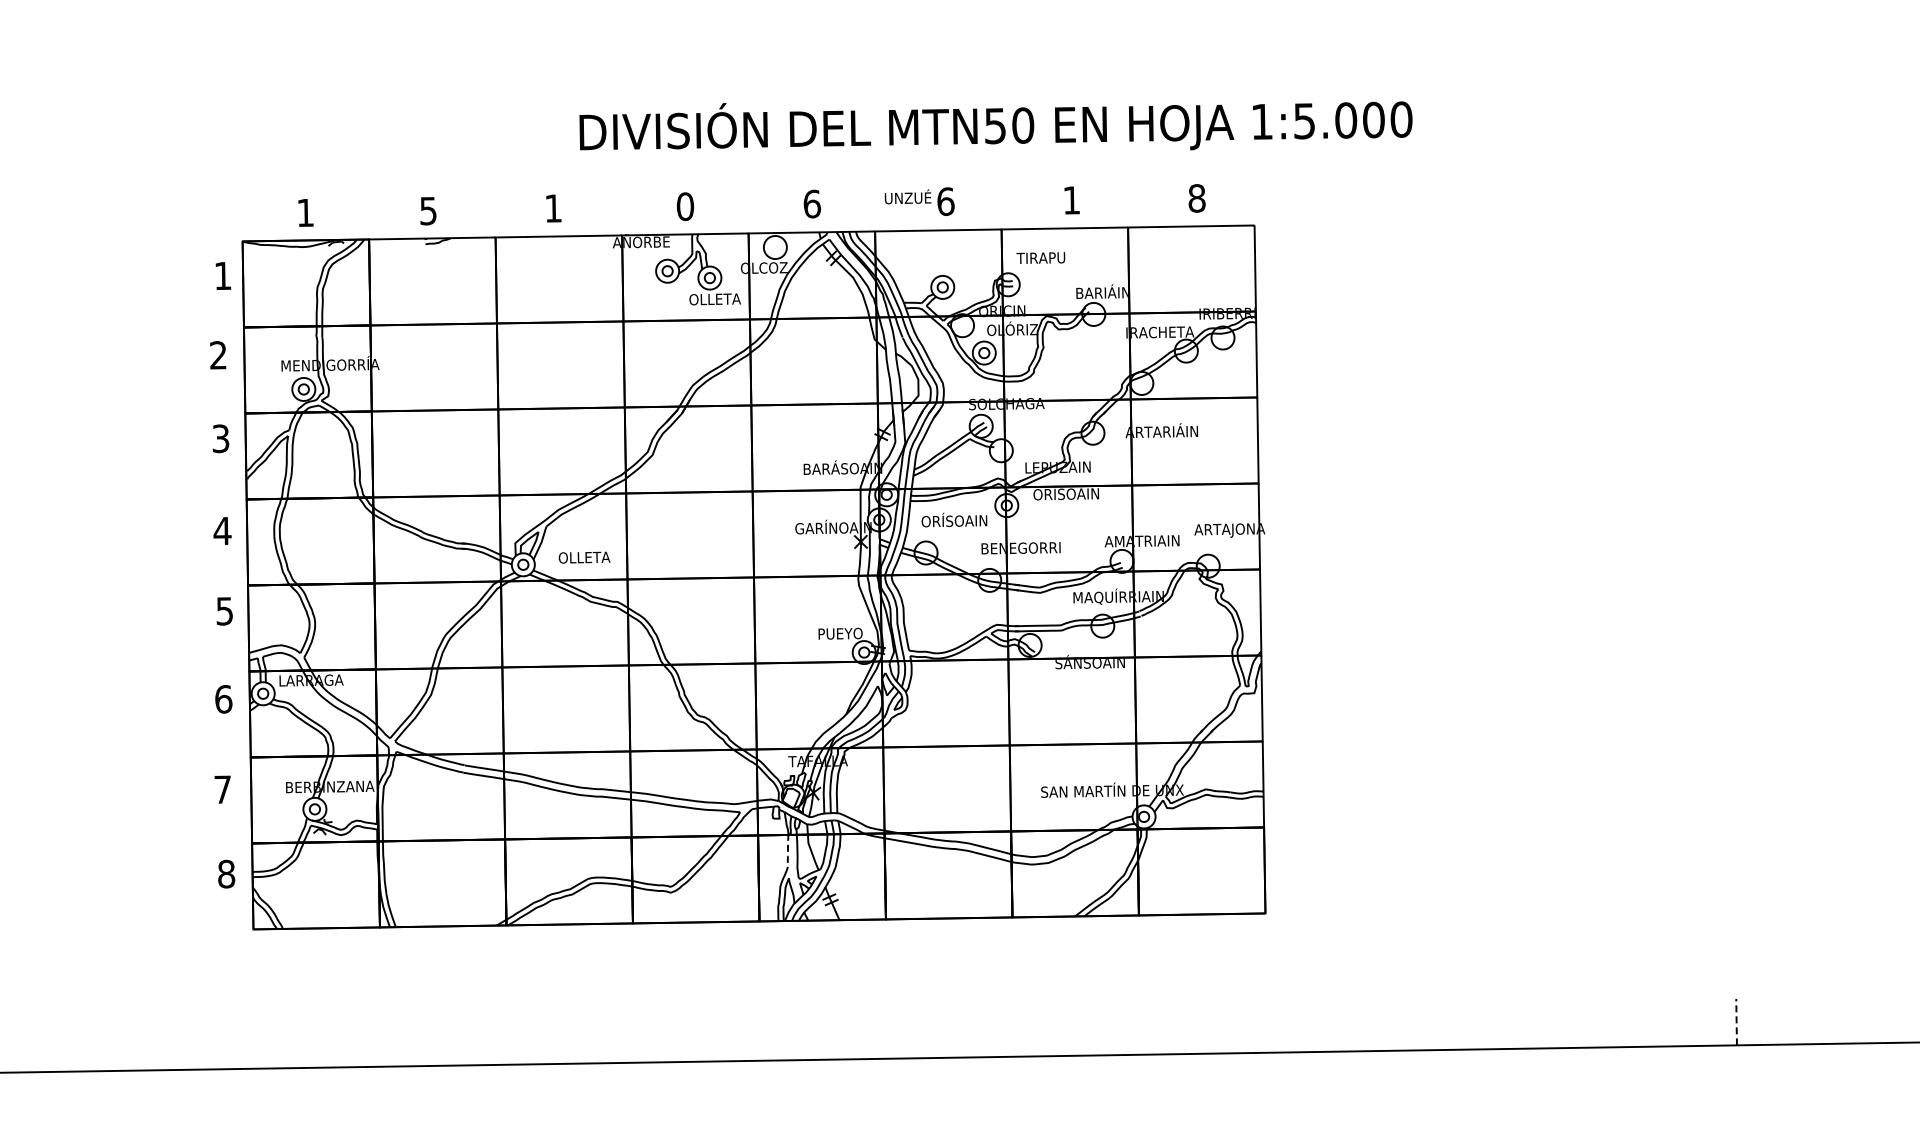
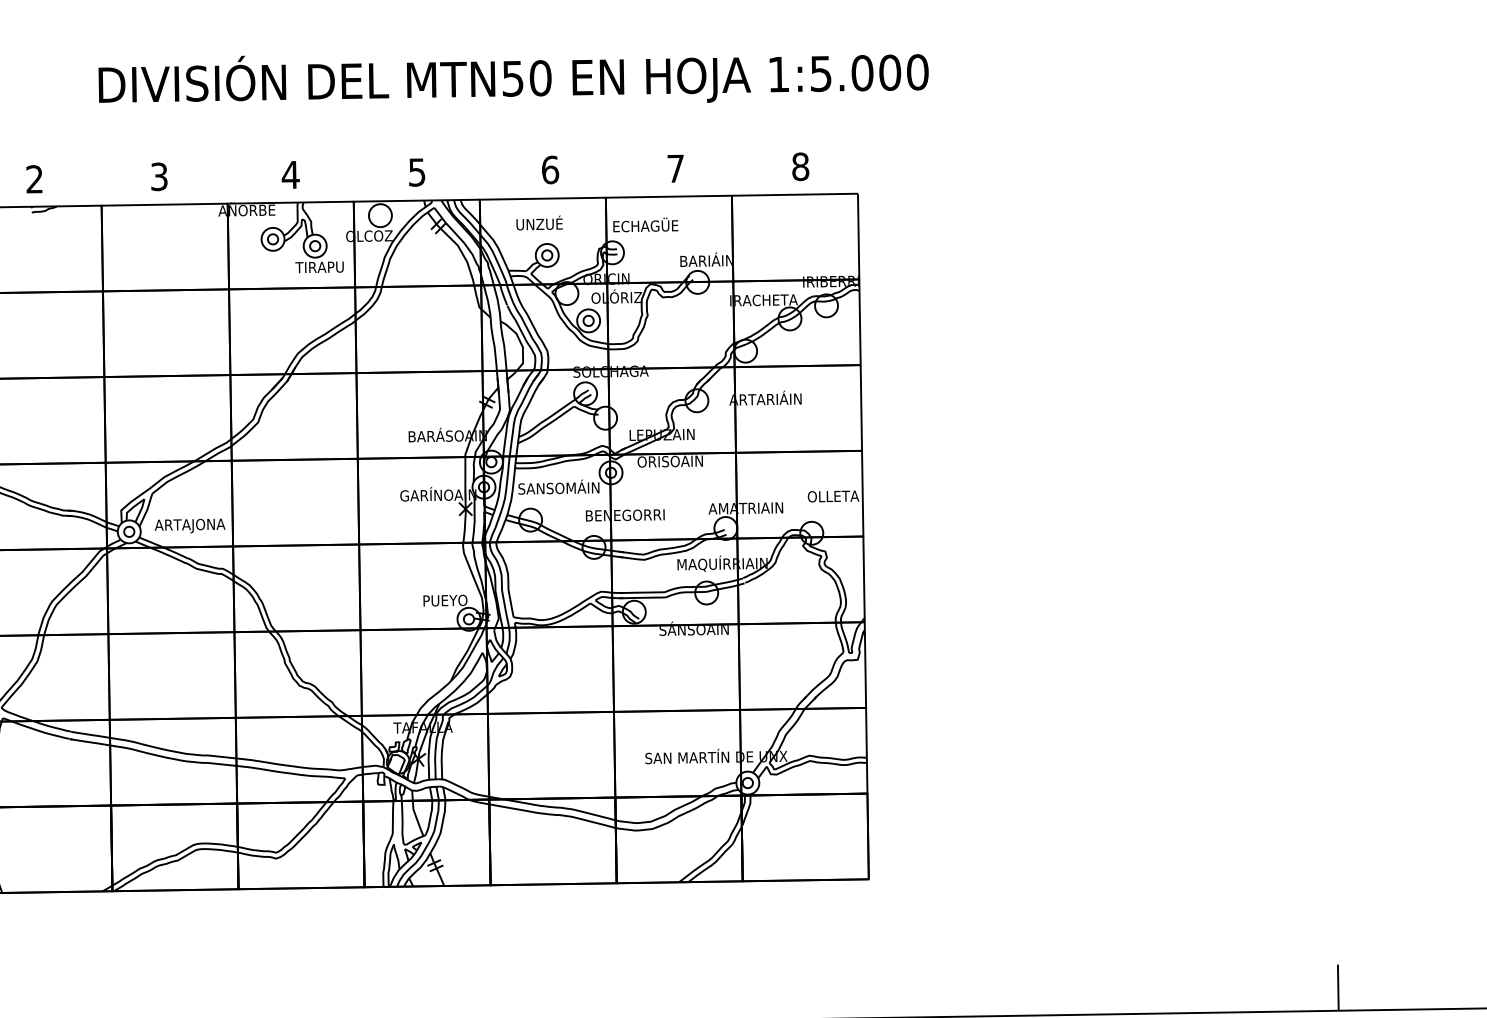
text: (995, 125) -> (513, 78), moved
text: (907, 196) -> (539, 222), moved
text: (1071, 200) -> (675, 168), 1 -> 7
text: (812, 203) -> (417, 171), 6 -> 5
text: (685, 206) -> (290, 174), 0 -> 4
text: (553, 208) -> (159, 176), 1 -> 3
text: (428, 210) -> (34, 178), 5 -> 2
text: (1041, 256) -> (645, 224), TIRAPU -> ECHAGÜE
text: (714, 299) -> (319, 267), OLLETA -> TIRAPU
text: (954, 519) -> (558, 486), ORÍSOAIN -> SANSOMÁIN
text: (1229, 530) -> (832, 497), ARTAJONA -> OLLETA
text: (584, 558) -> (190, 525), OLLETA -> ARTAJONA
line: (787, 850) -> (392, 816), dashed -> solid
line: (1736, 1021) -> (1338, 986), dashed -> solid

